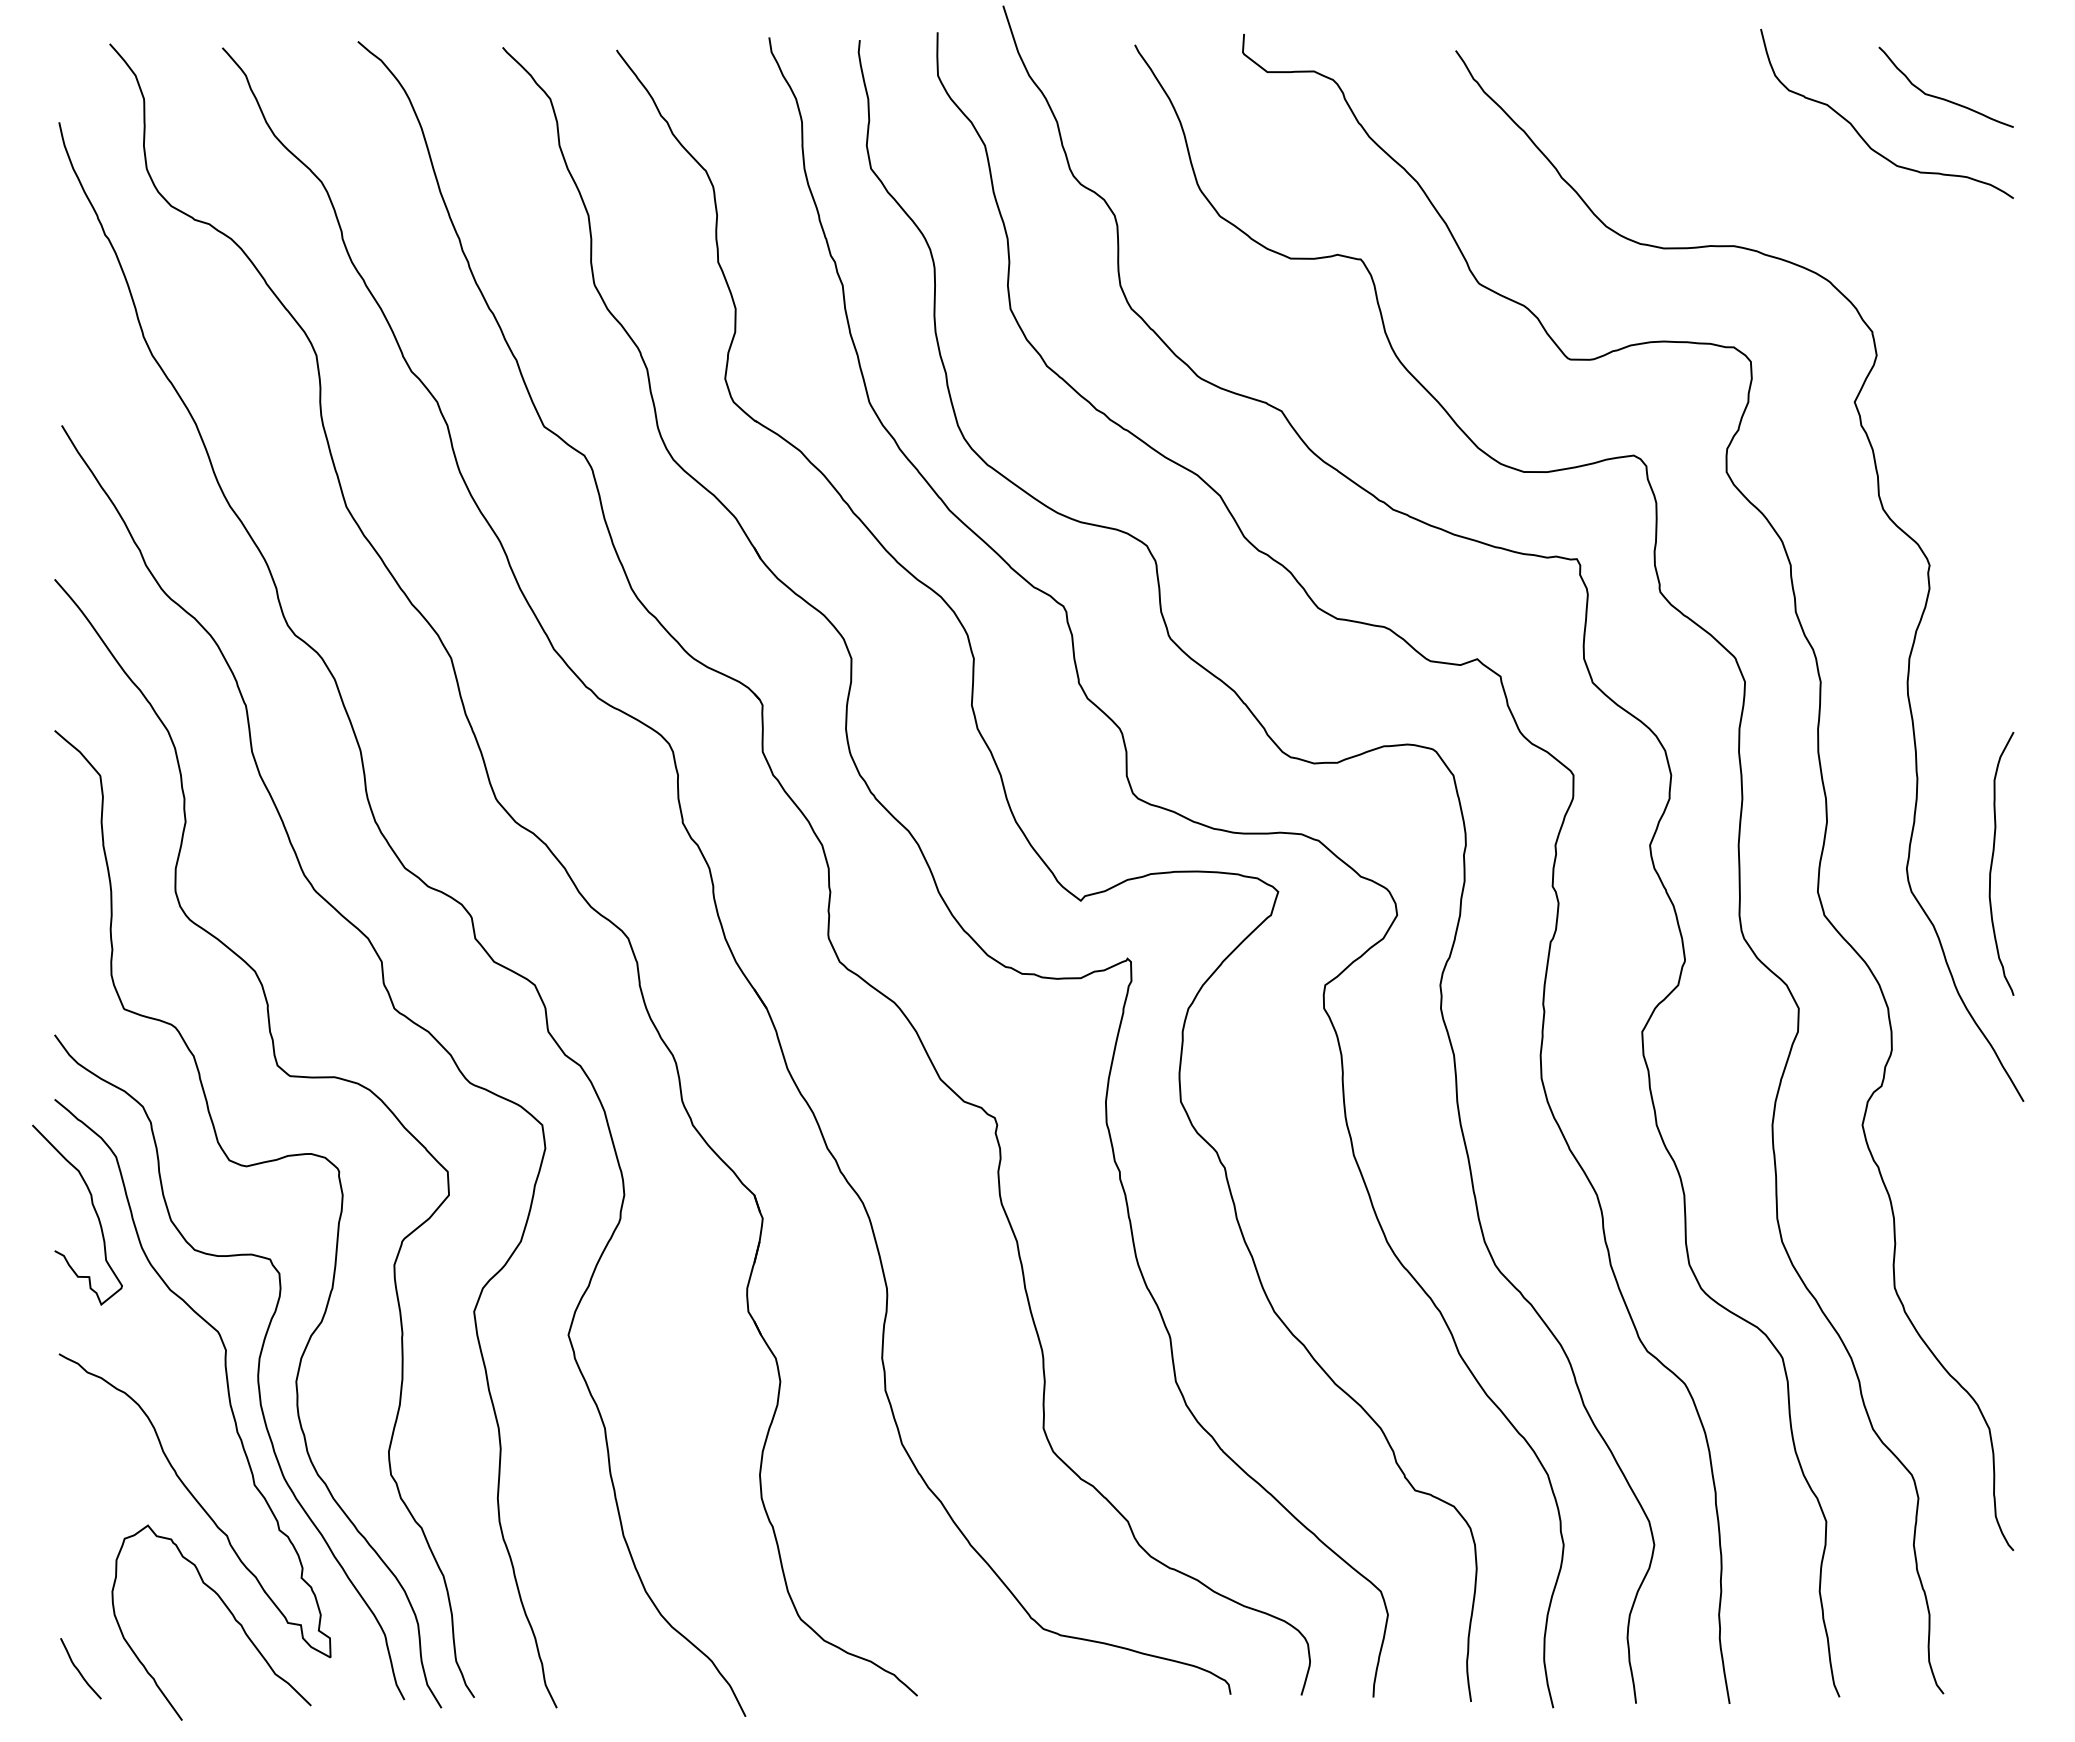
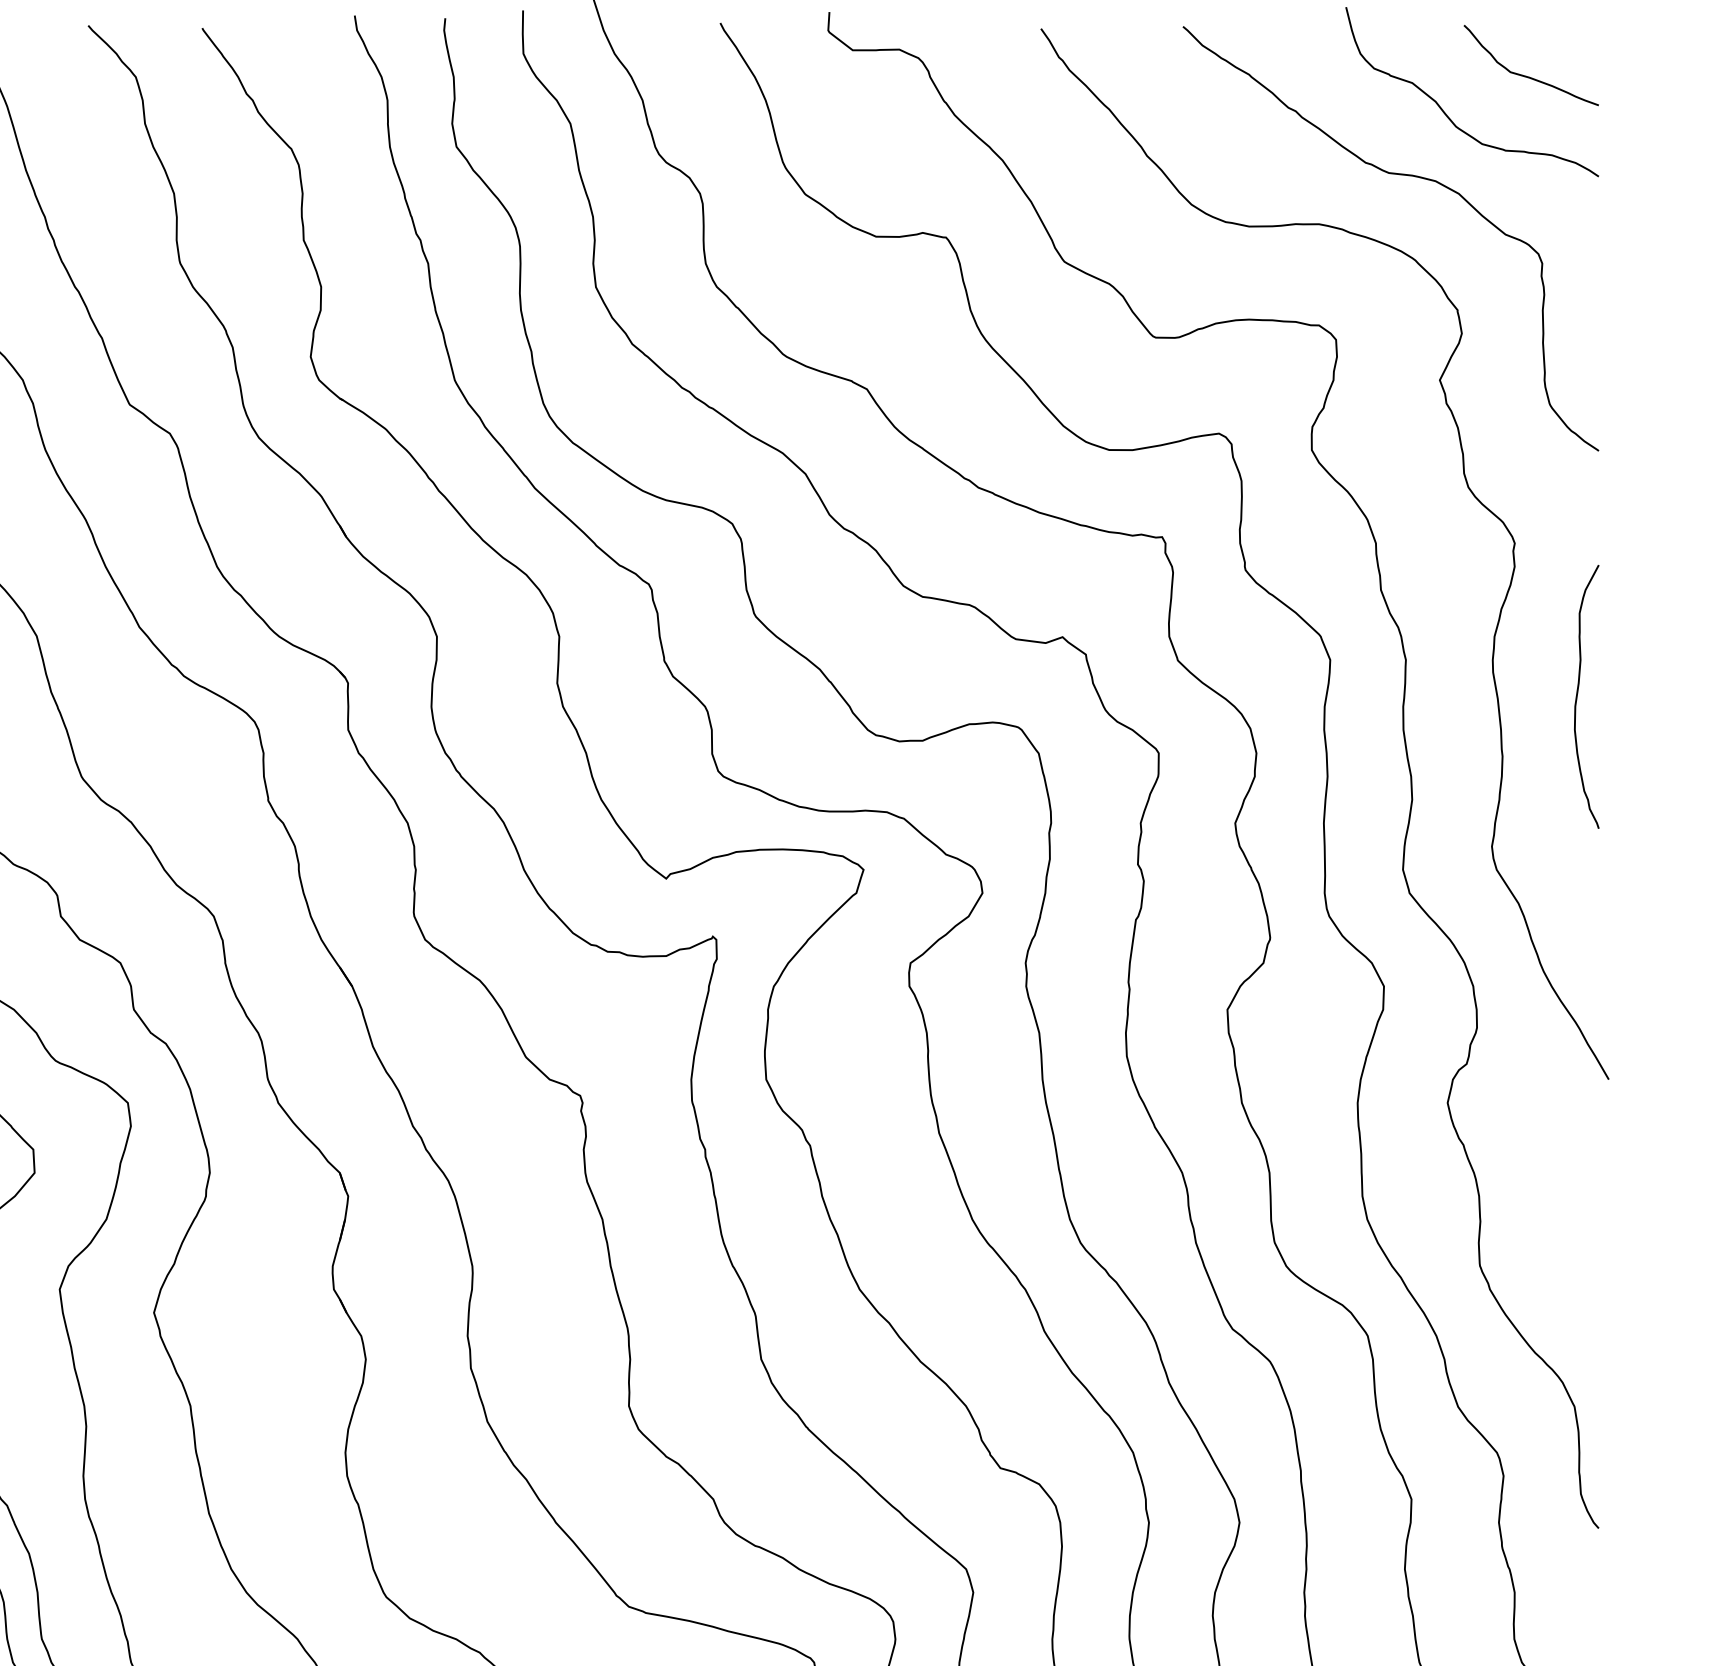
curve: (1815, 197) -> (1400, 175), added
curve: (1993, 859) -> (1578, 692), moved

